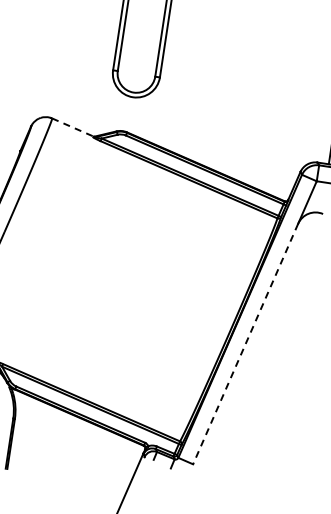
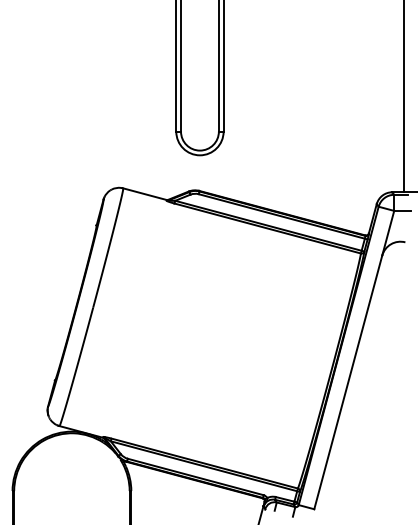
line: (73, 127) -> (145, 194), dashed -> solid
line: (245, 344) -> (348, 382), dashed -> solid

